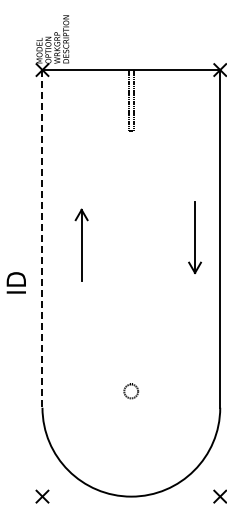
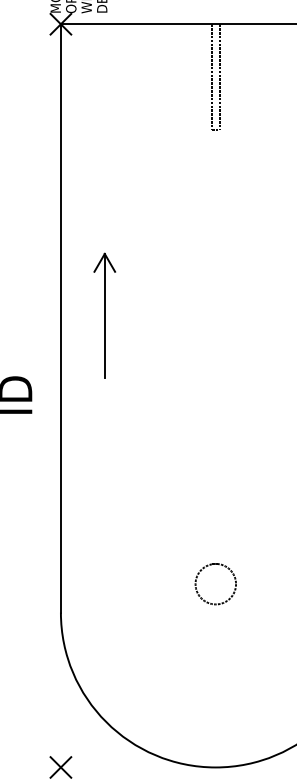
line: (42, 238) -> (60, 317), dashed -> solid
part: (81, 244) -> (104, 314), moved
circle: (130, 391) -> (214, 584), size x1.67

